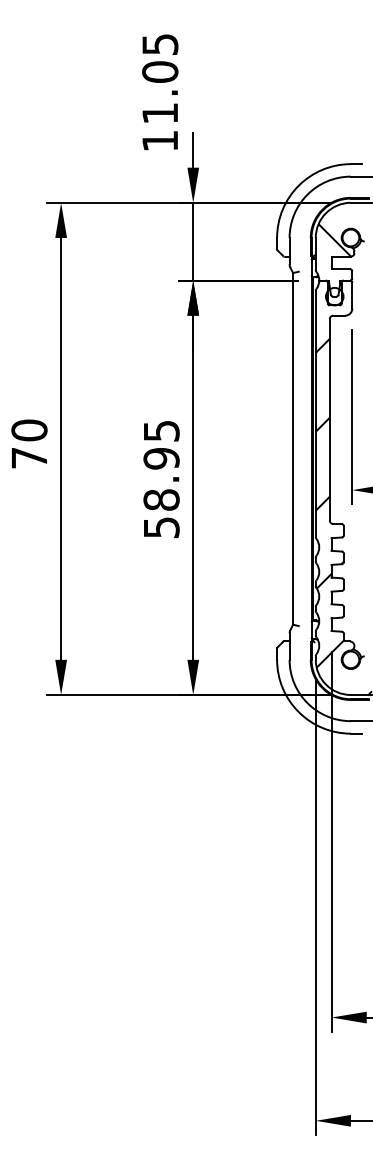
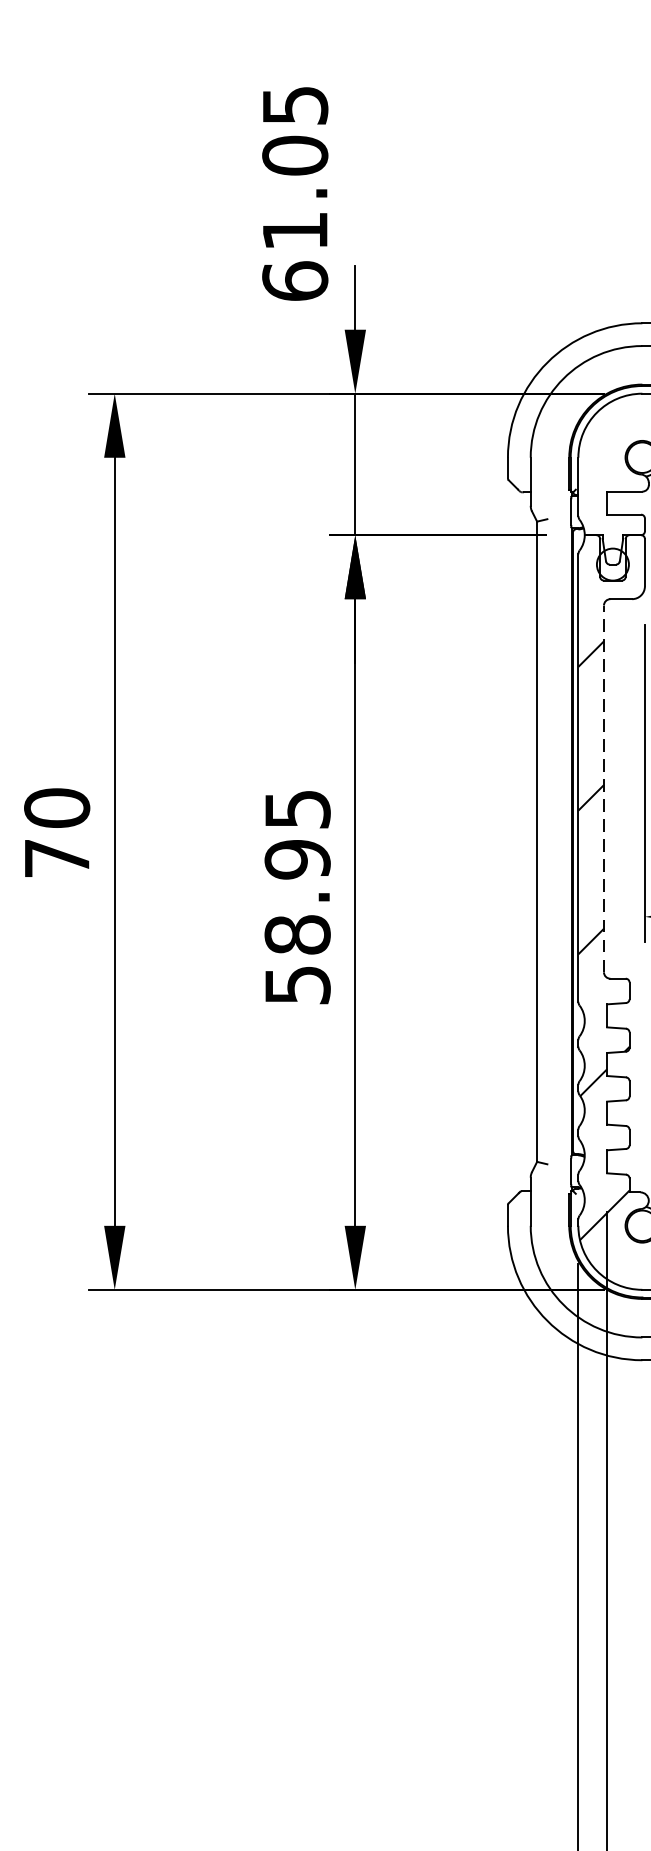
text: (160, 140) -> (295, 280), 11.05 -> 61.05
hatch: (334, 240) -> (612, 462), removed
line: (329, 419) -> (603, 788), solid -> dashed

